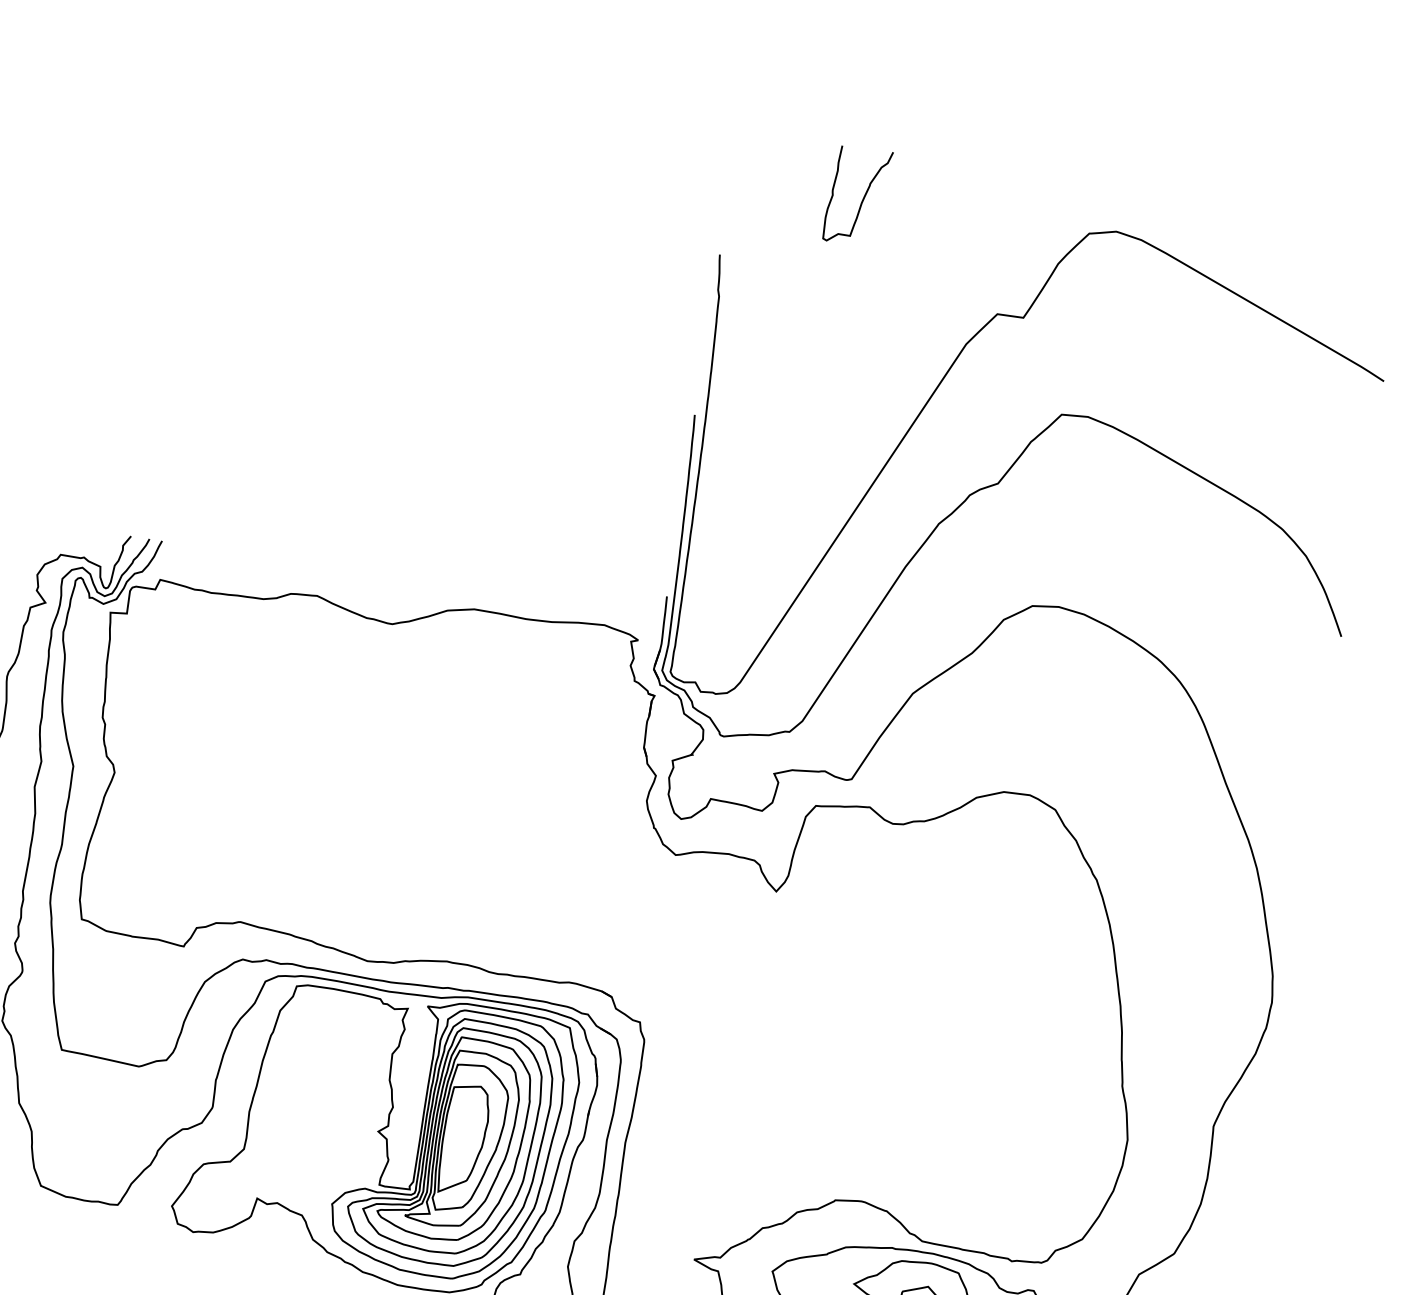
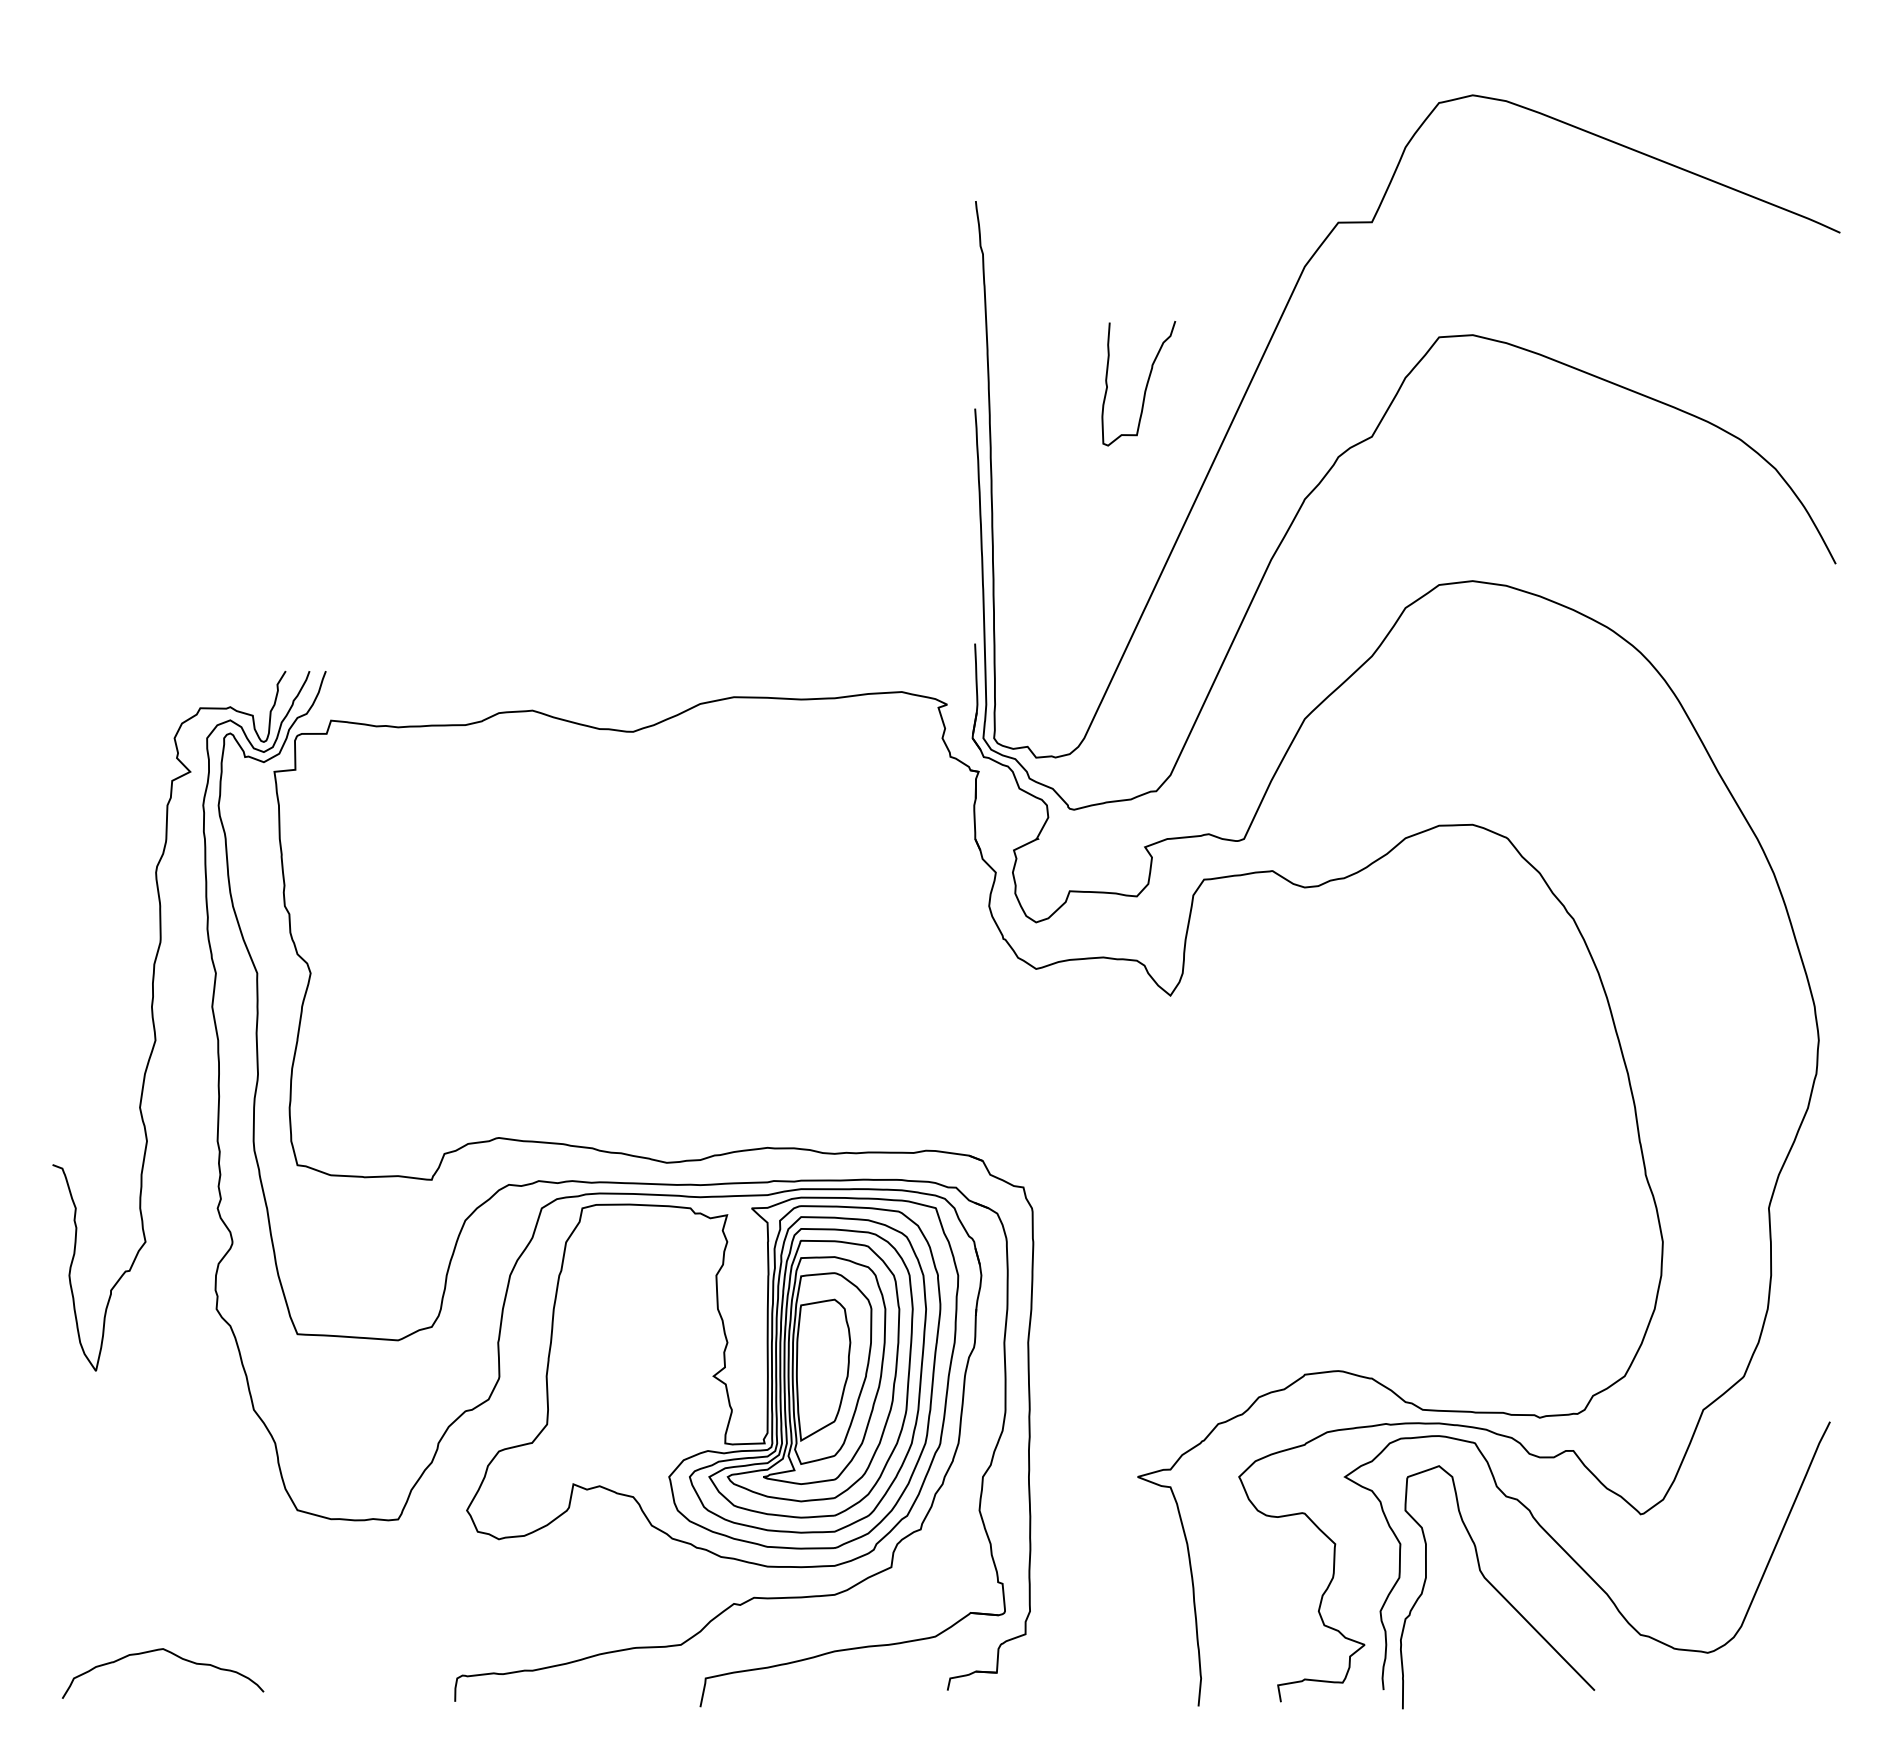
curve: (862, 199) -> (1145, 386), moved

